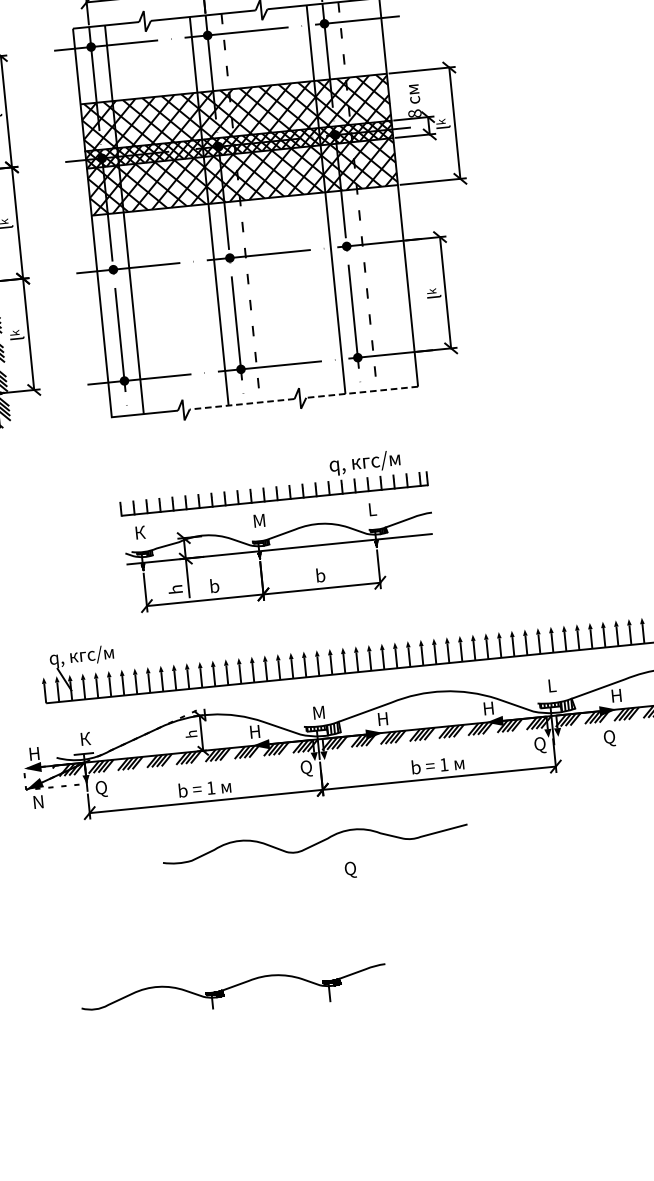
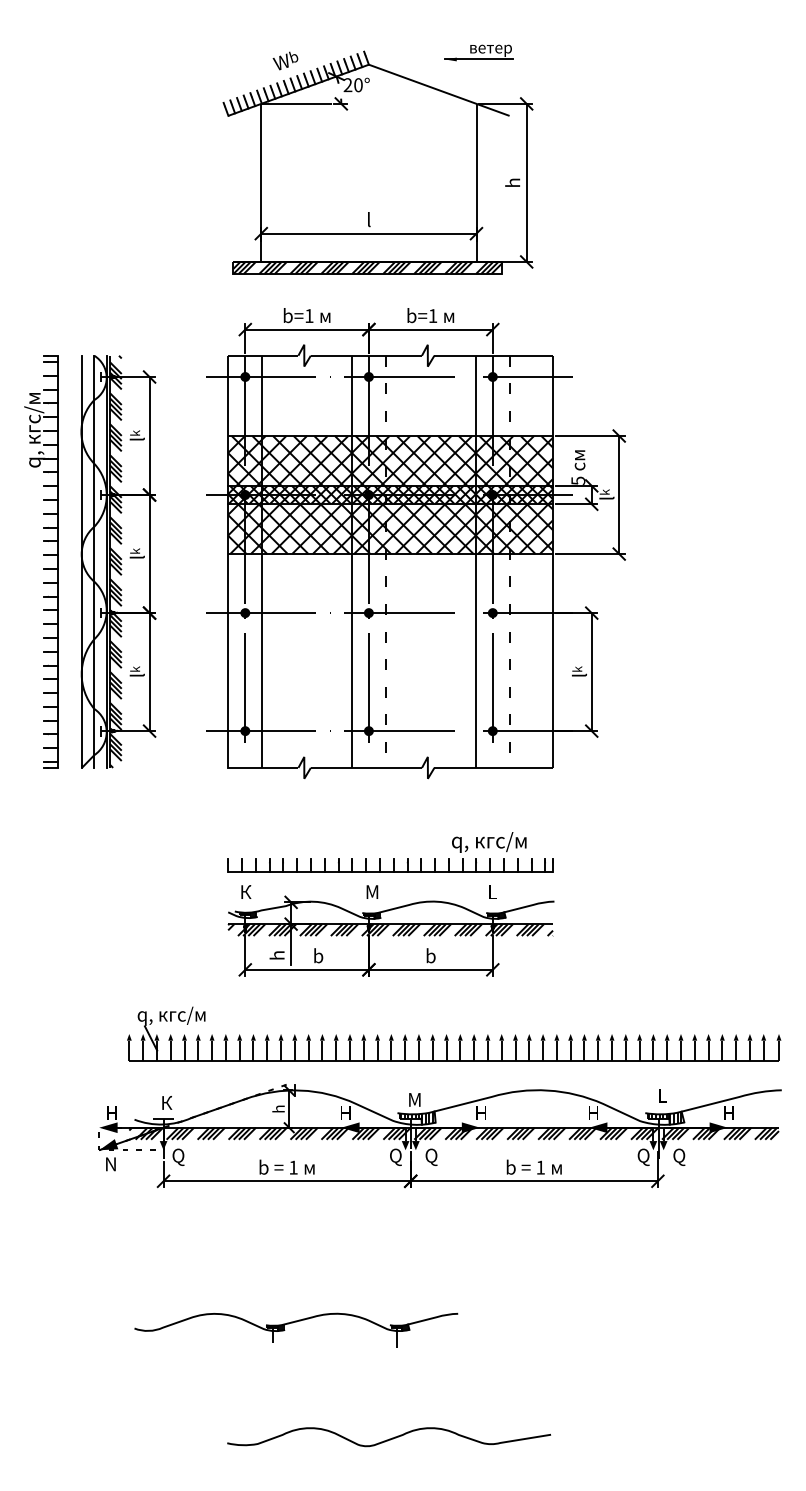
text: (415, 113) -> (578, 480), 8 -> 5
line: (361, 391) -> (493, 767), dashed -> solid
line: (242, 403) -> (366, 767), dashed -> solid
hatch: (280, 555) -> (390, 930), added
text: (609, 737) -> (679, 1156), moved
curve: (315, 843) -> (389, 1438), moved
text: (350, 869) -> (431, 1156), moved
part: (231, 988) -> (293, 1323), moved

